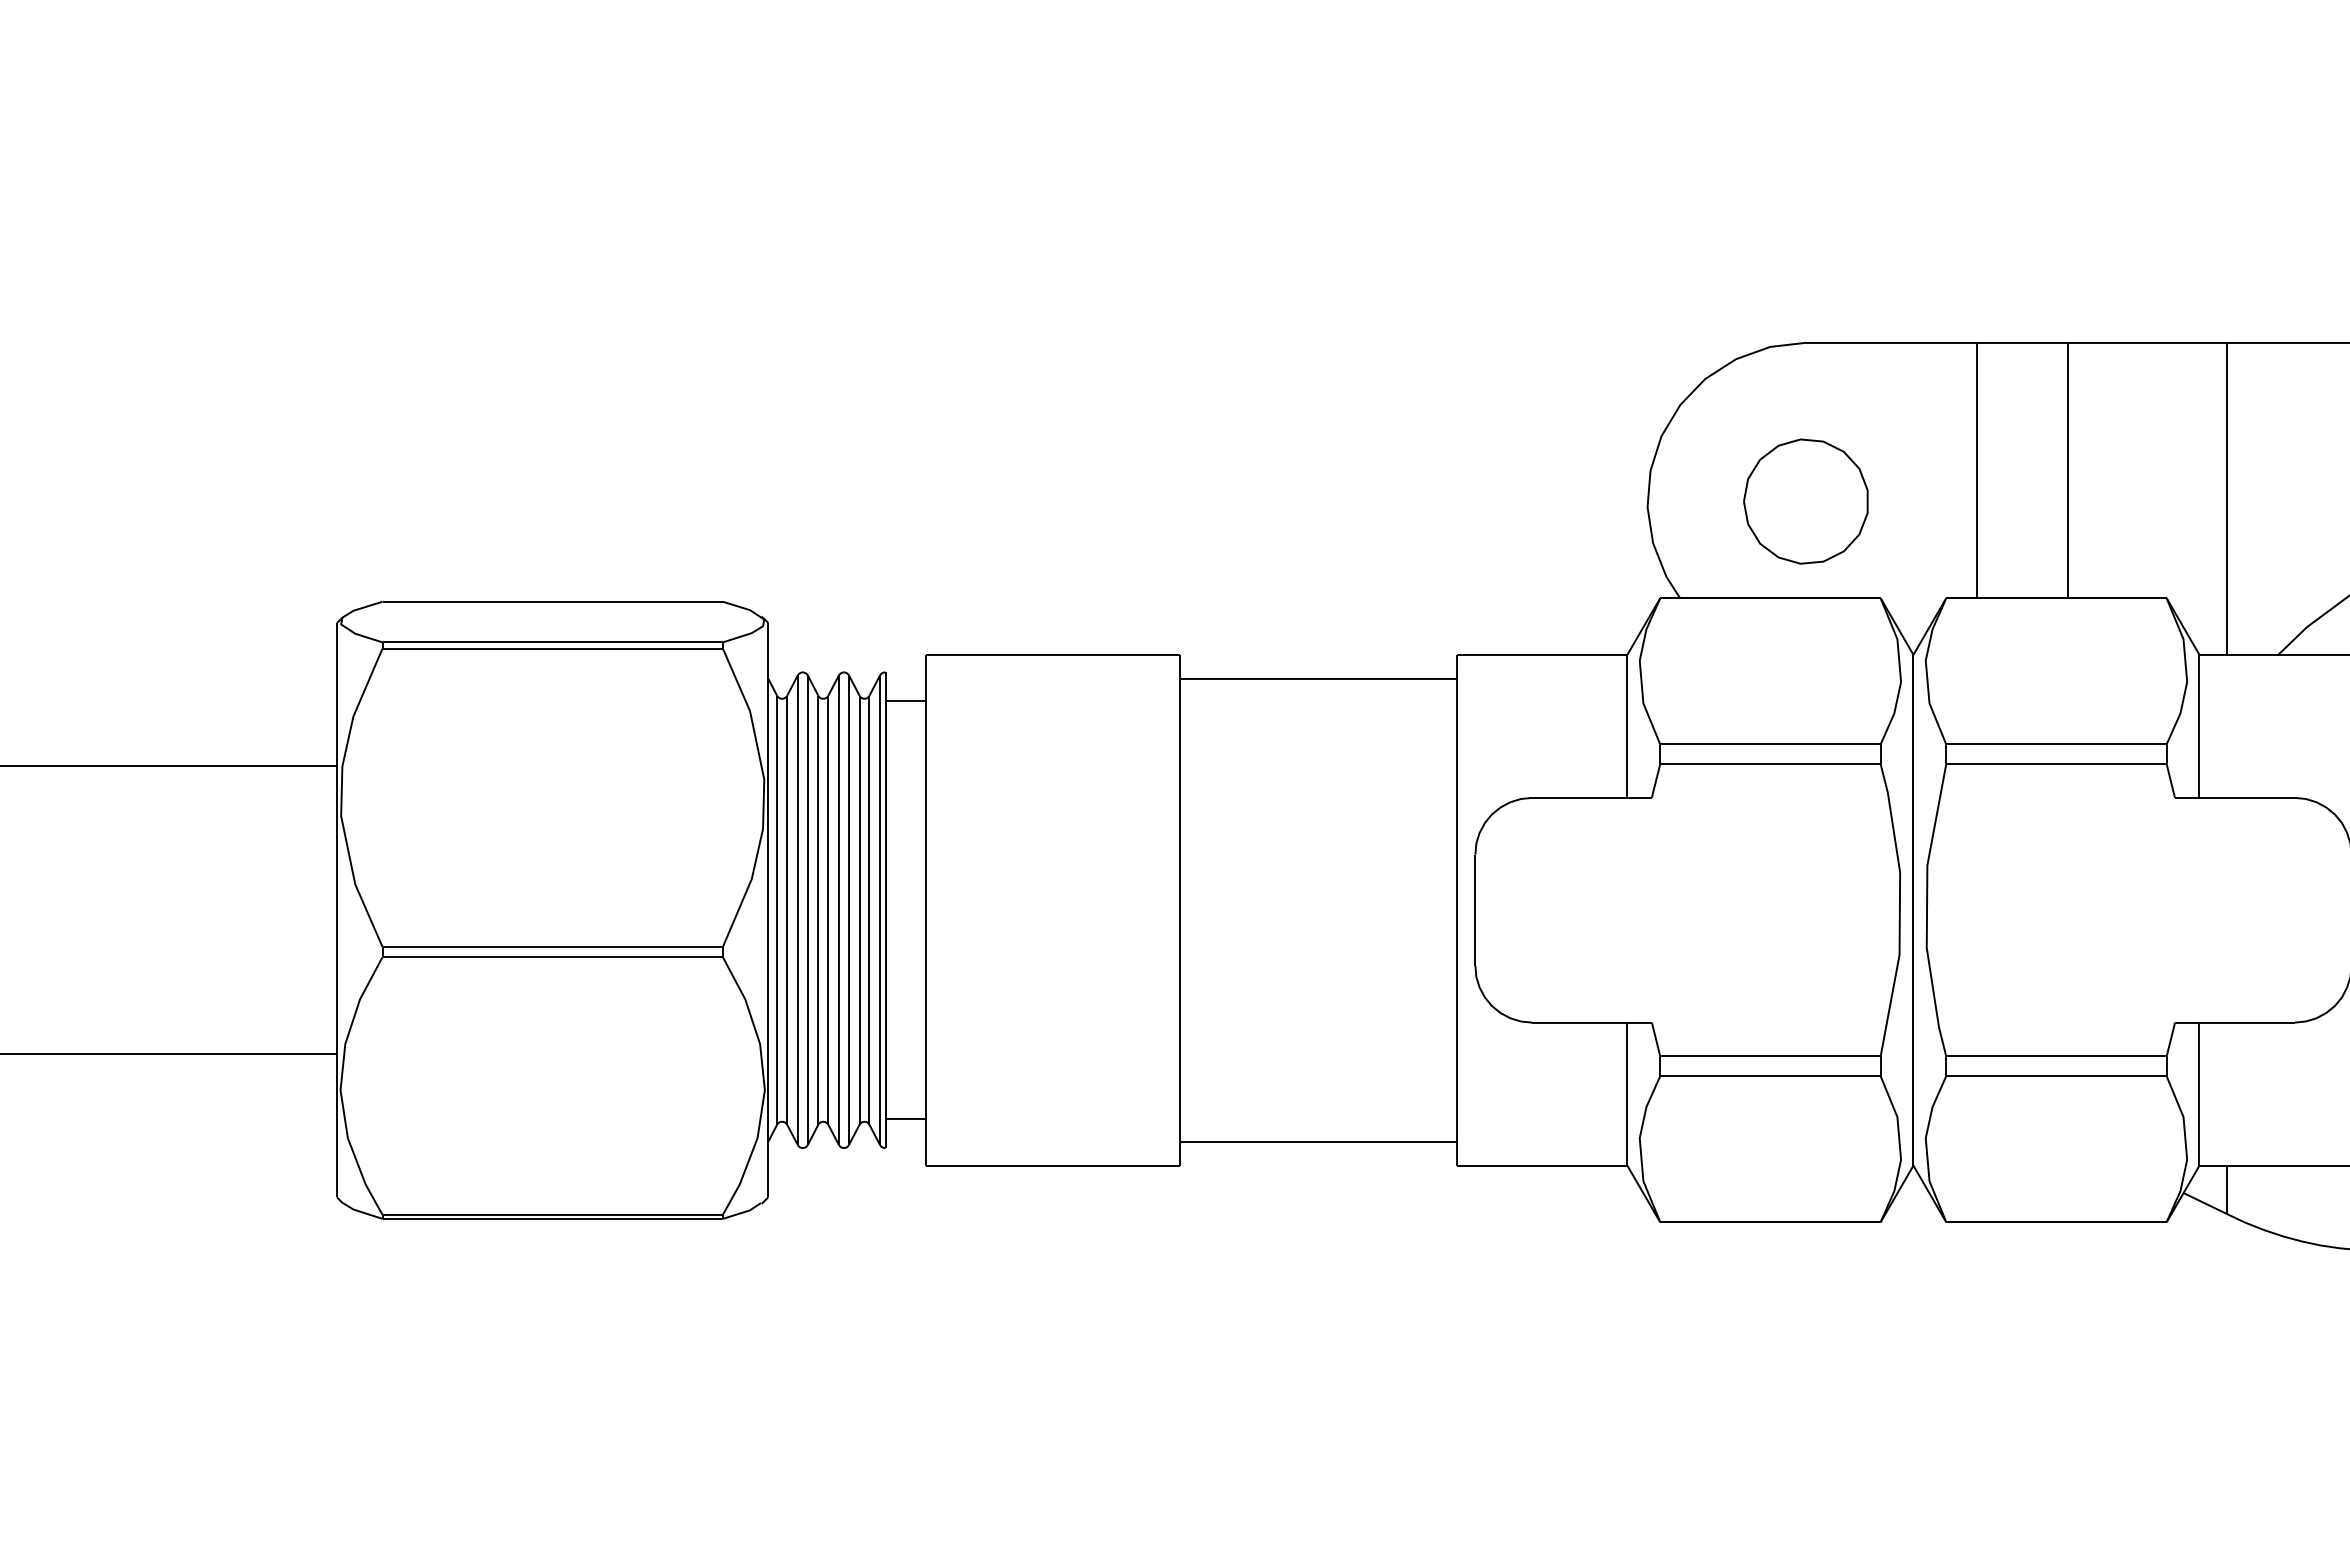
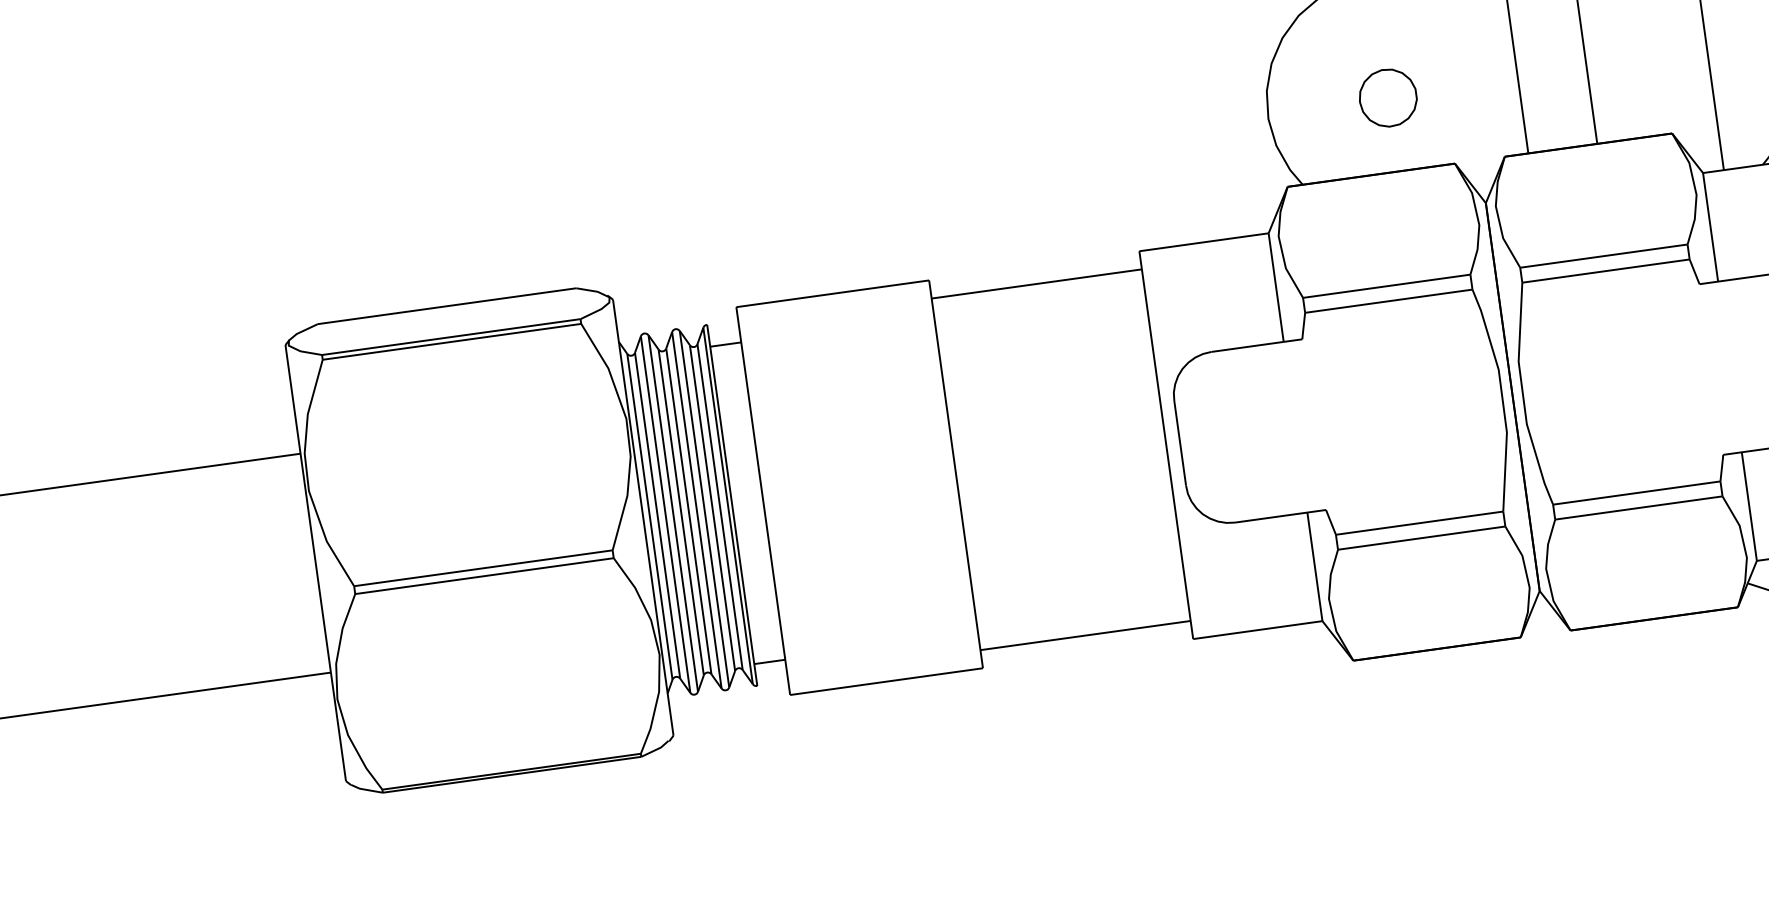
part: (1805, 501) -> (1387, 98), size x0.6

